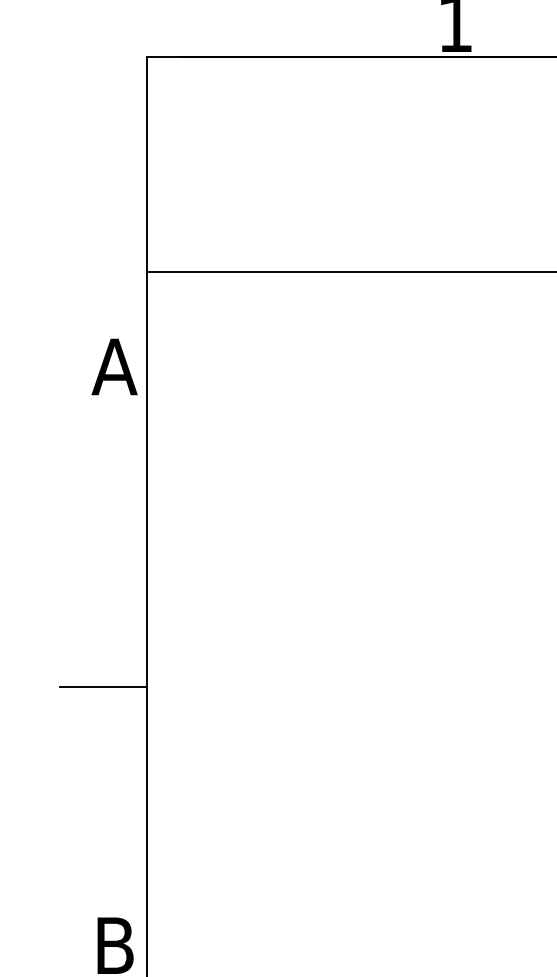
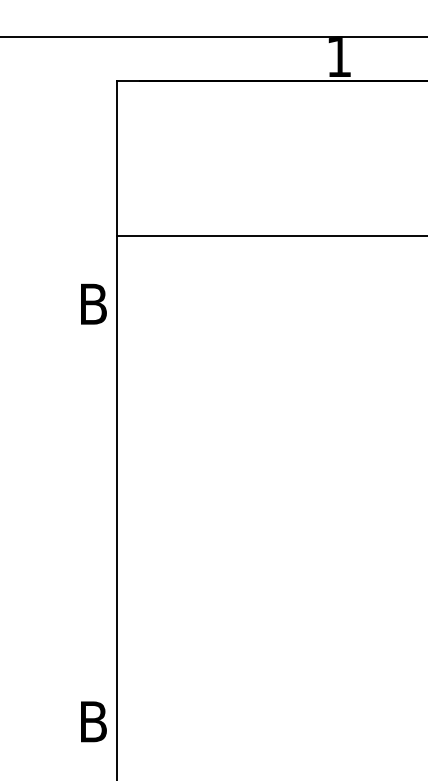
text: (113, 365) -> (92, 303), A -> B
line: (103, 687) -> (85, 535), removed

